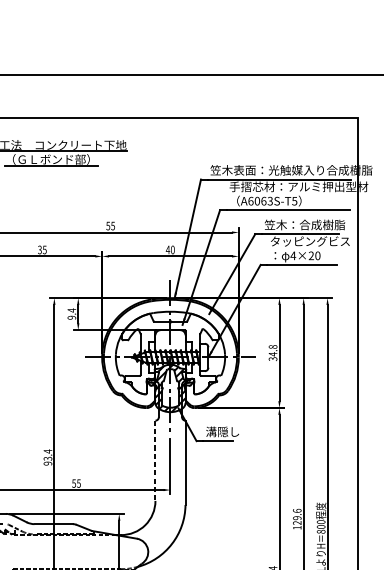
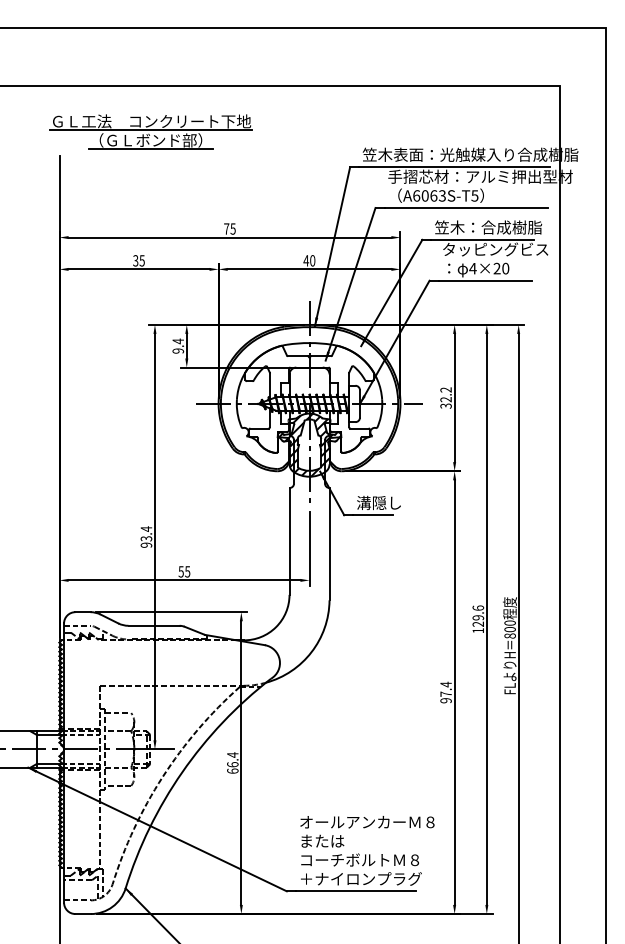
text: (108, 225) -> (226, 228), 55 -> 75
text: (272, 350) -> (445, 394), 34.8 -> 32.2
line: (155, 460) -> (289, 541), dashed -> solid

